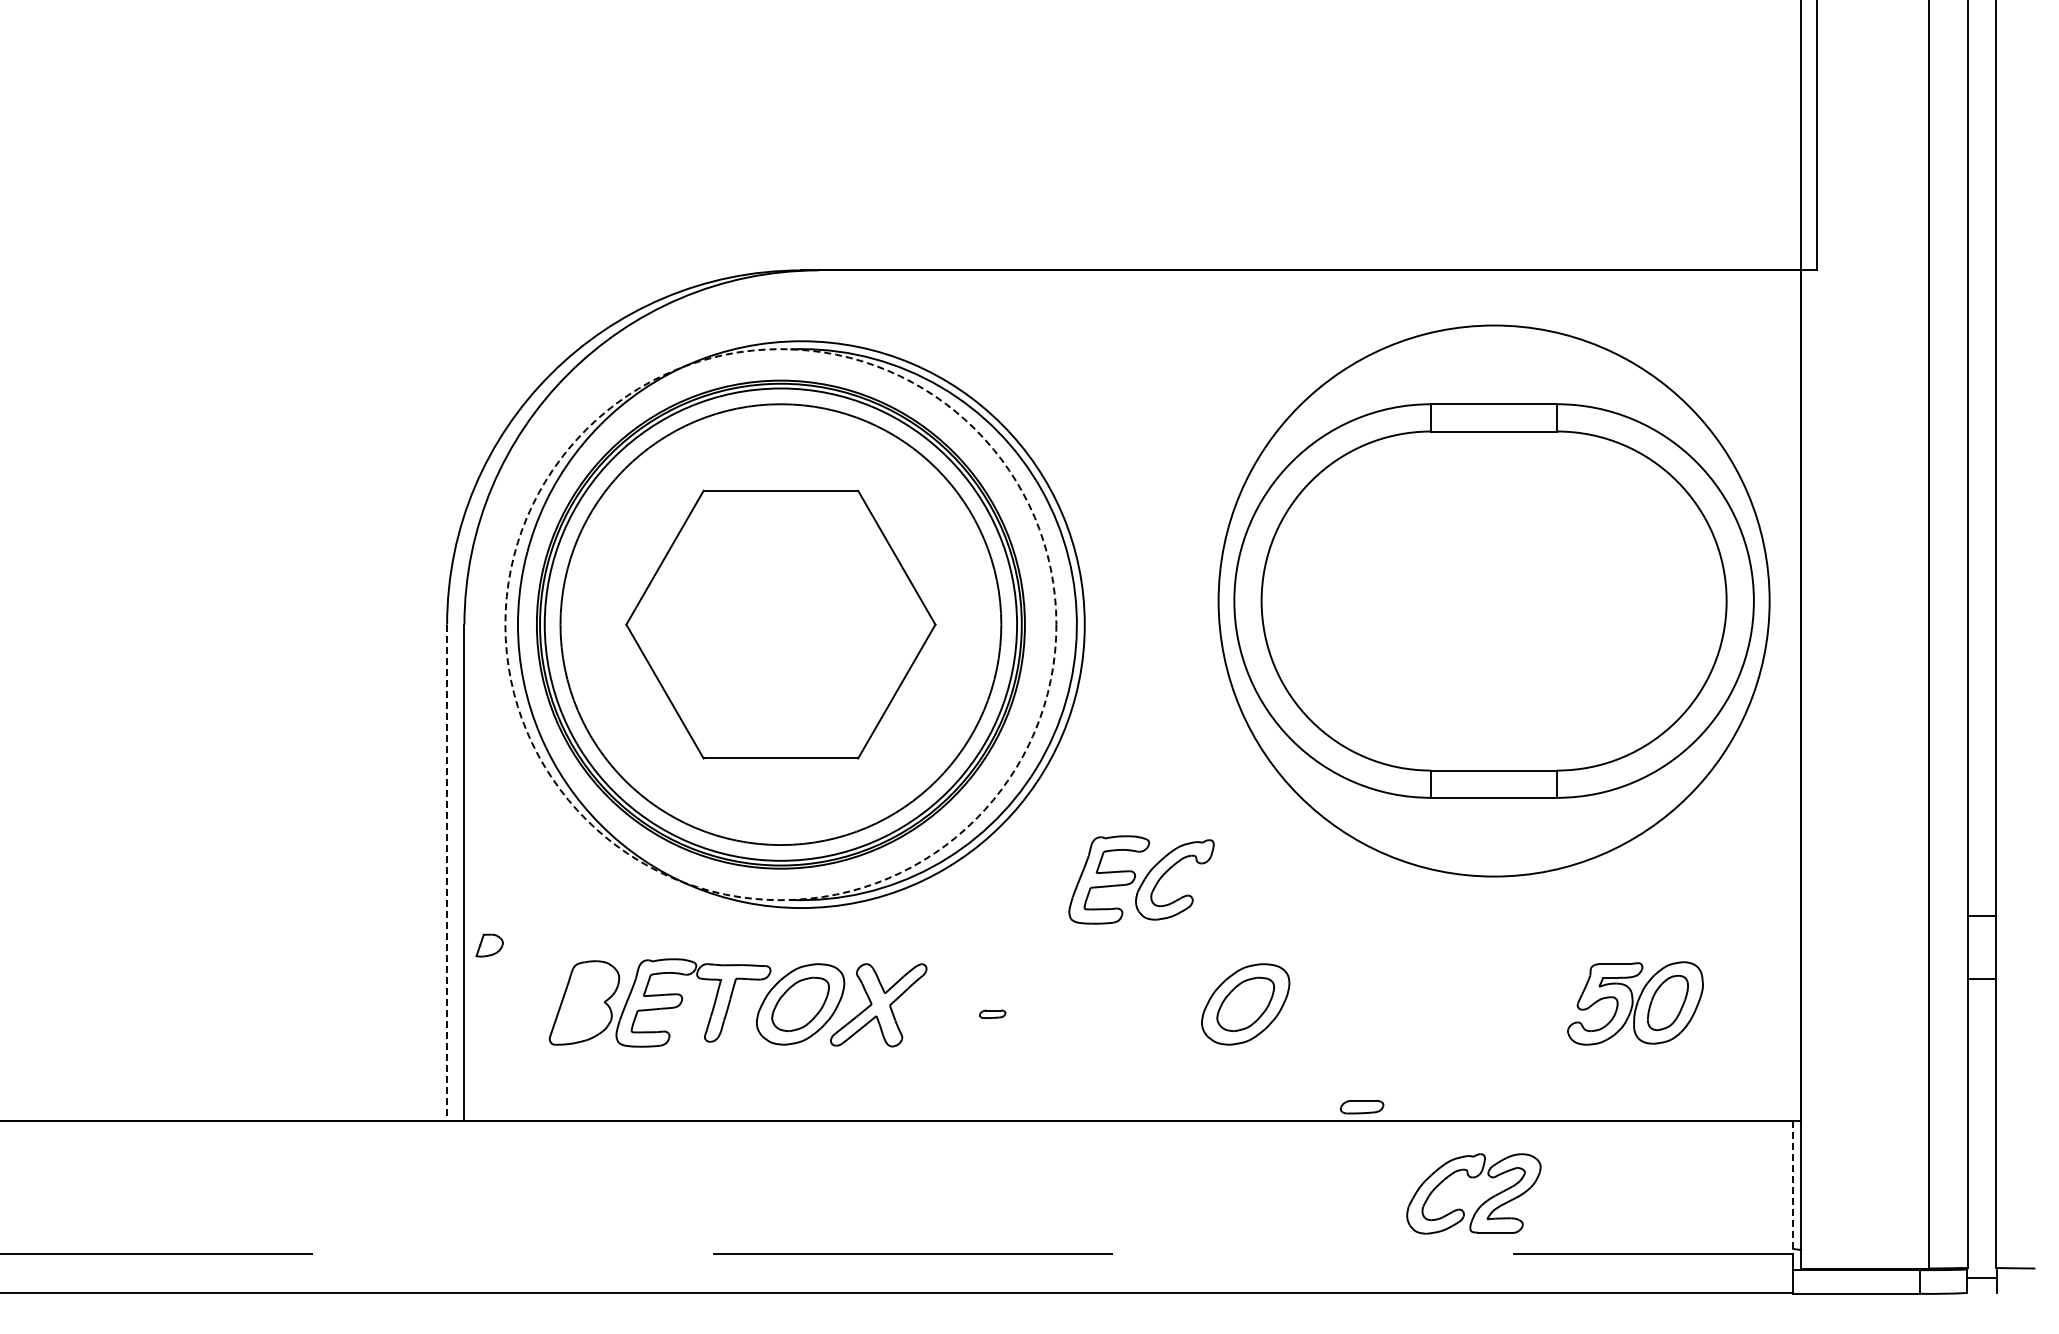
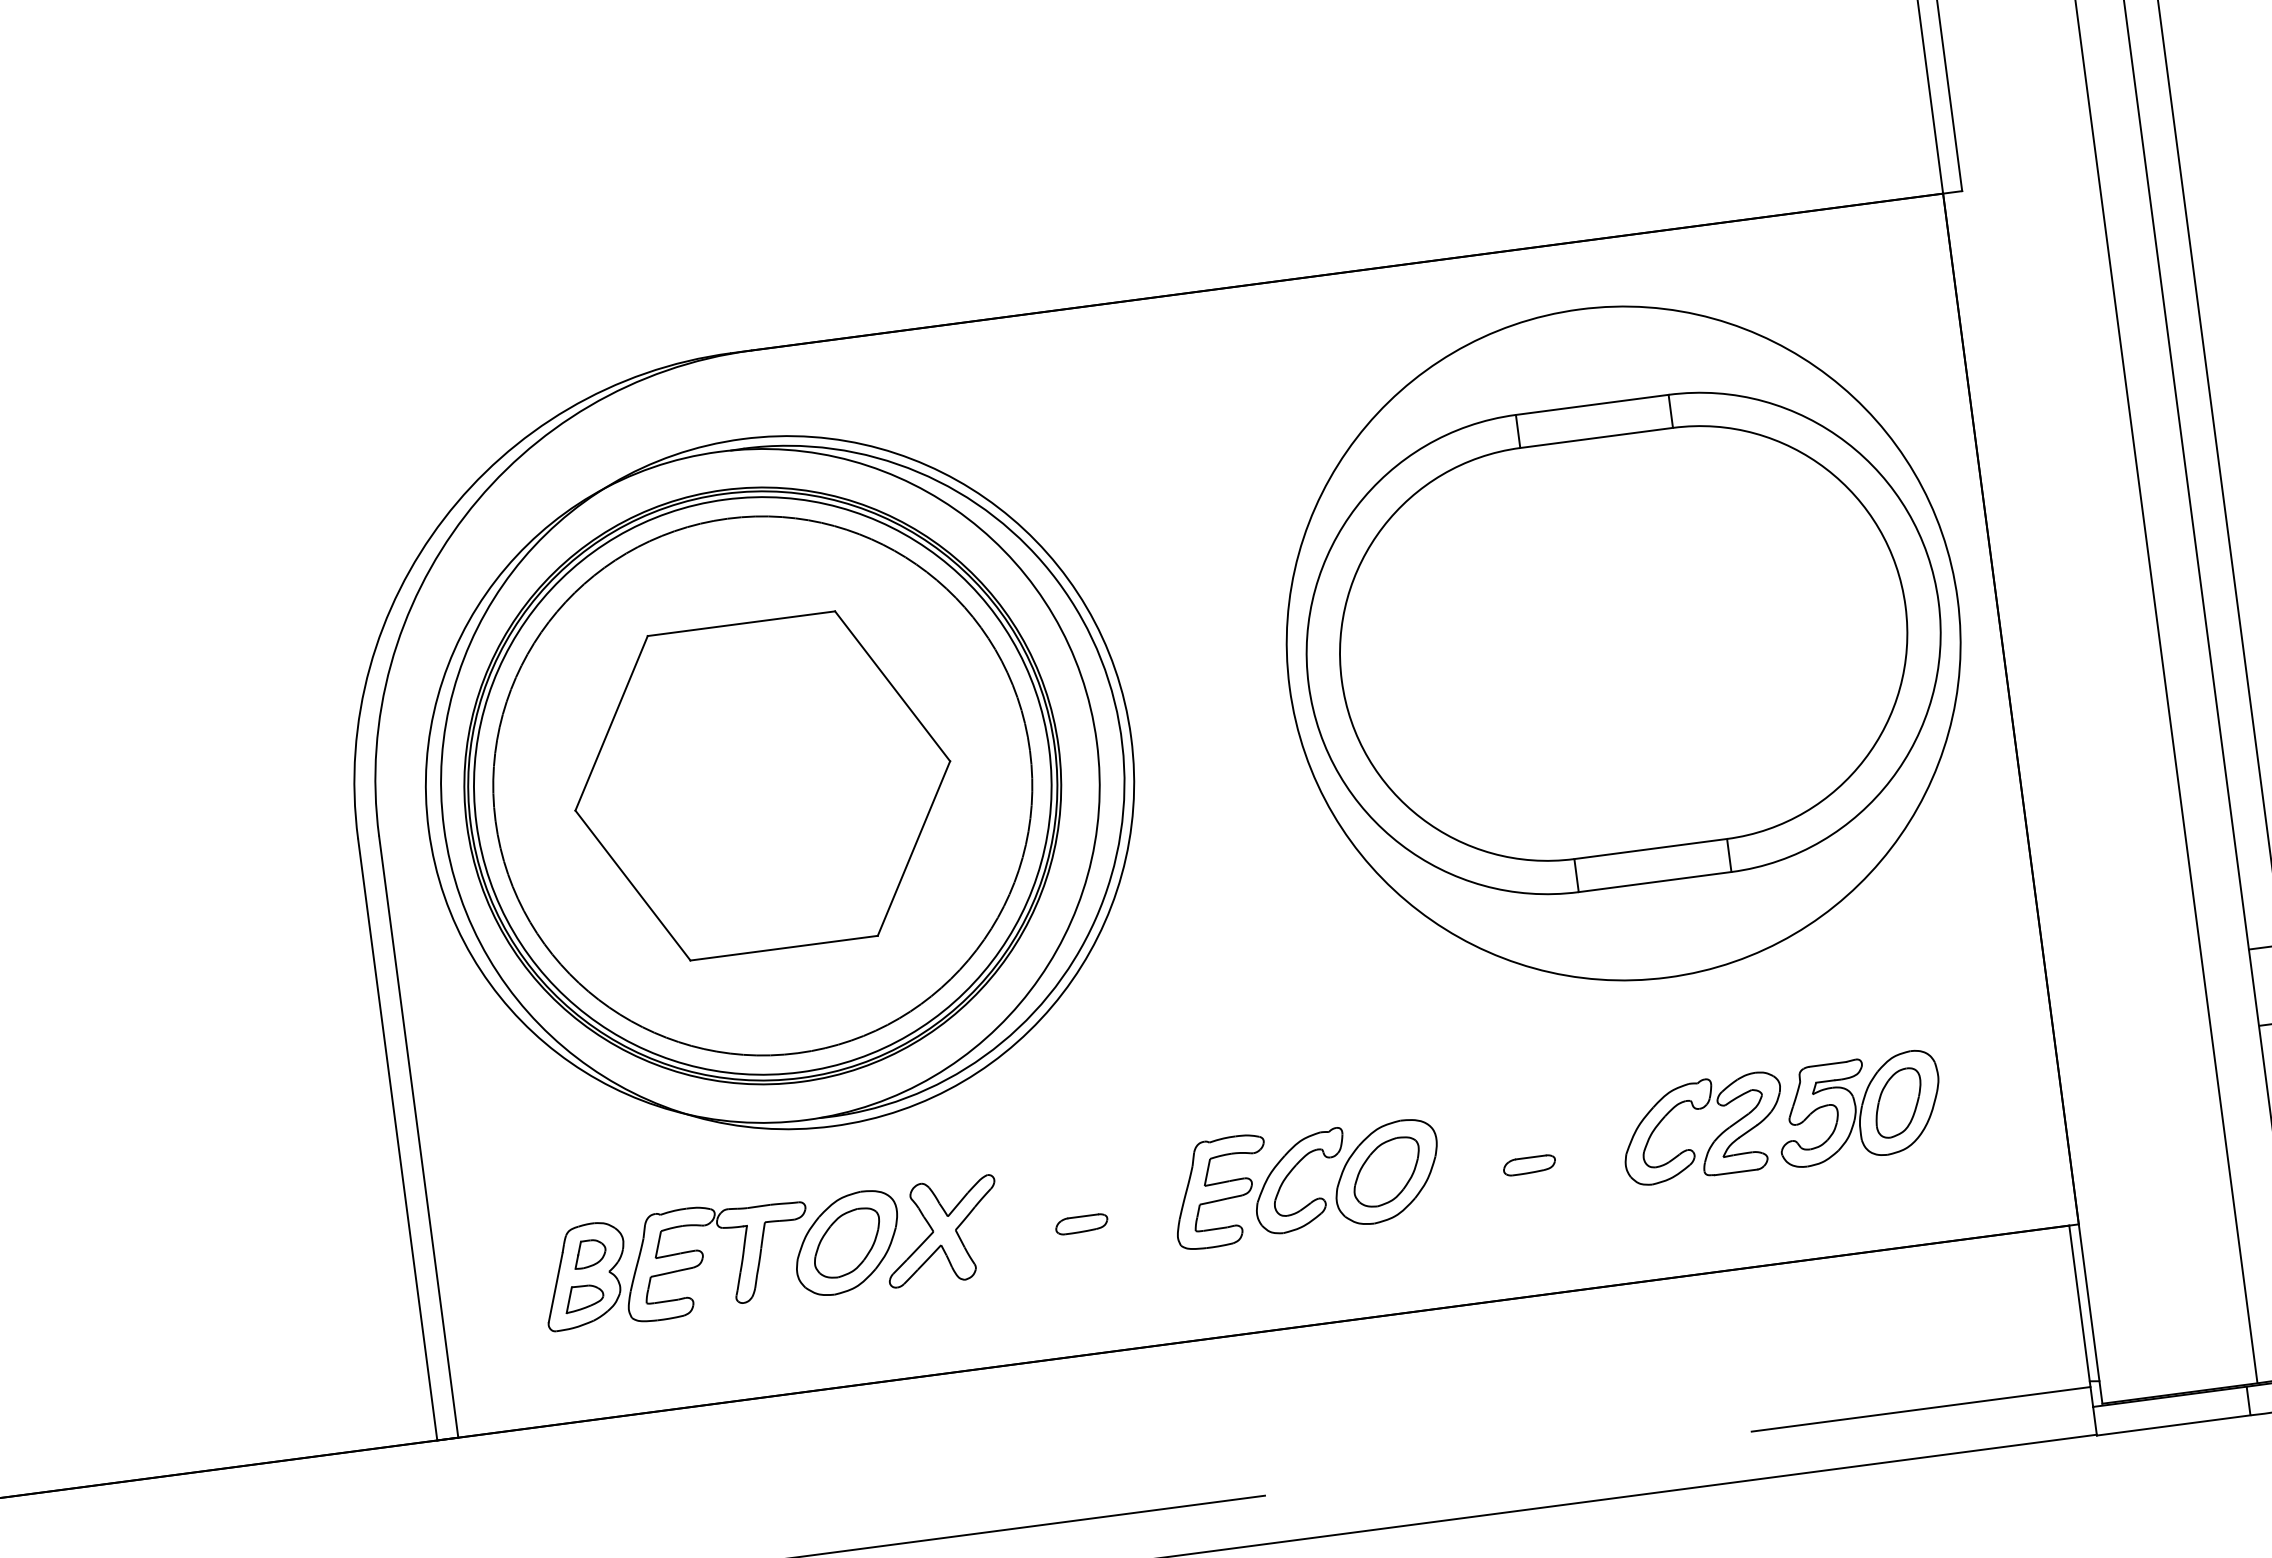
circle: (780, 624) -> (762, 785), dashed -> solid
line: (447, 872) -> (398, 1139), dashed -> solid
part: (1141, 879) -> (1260, 1186), moved
part: (489, 945) -> (589, 1253), moved
part: (992, 1014) -> (1081, 1224), size x1.67
part: (581, 1020) -> (584, 1297), added
part: (1362, 1107) -> (1530, 1165), moved
line: (1793, 1187) -> (2080, 1306), dashed -> solid
part: (1483, 1202) -> (1716, 1137), moved

